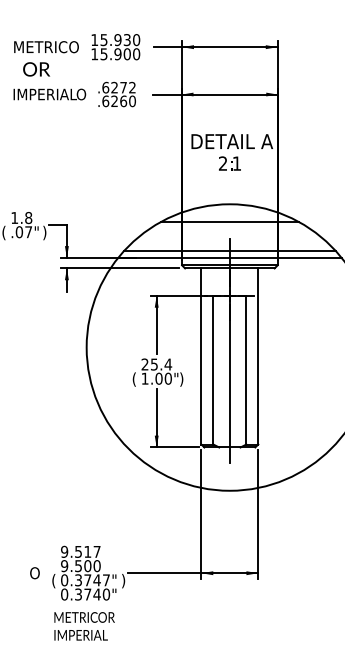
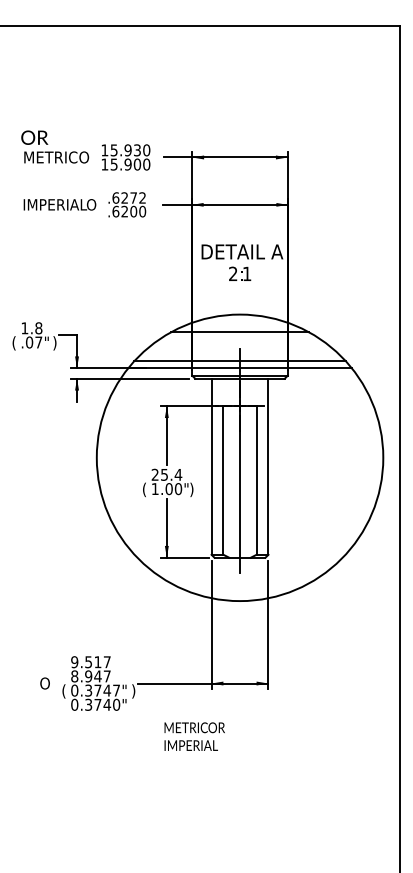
text: (36, 69) -> (34, 137), moved
text: (123, 101) -> (133, 211), .6260 -> .6200
text: (80, 566) -> (90, 676), 9.500 -> 8.947
text: (84, 626) -> (194, 736), moved

